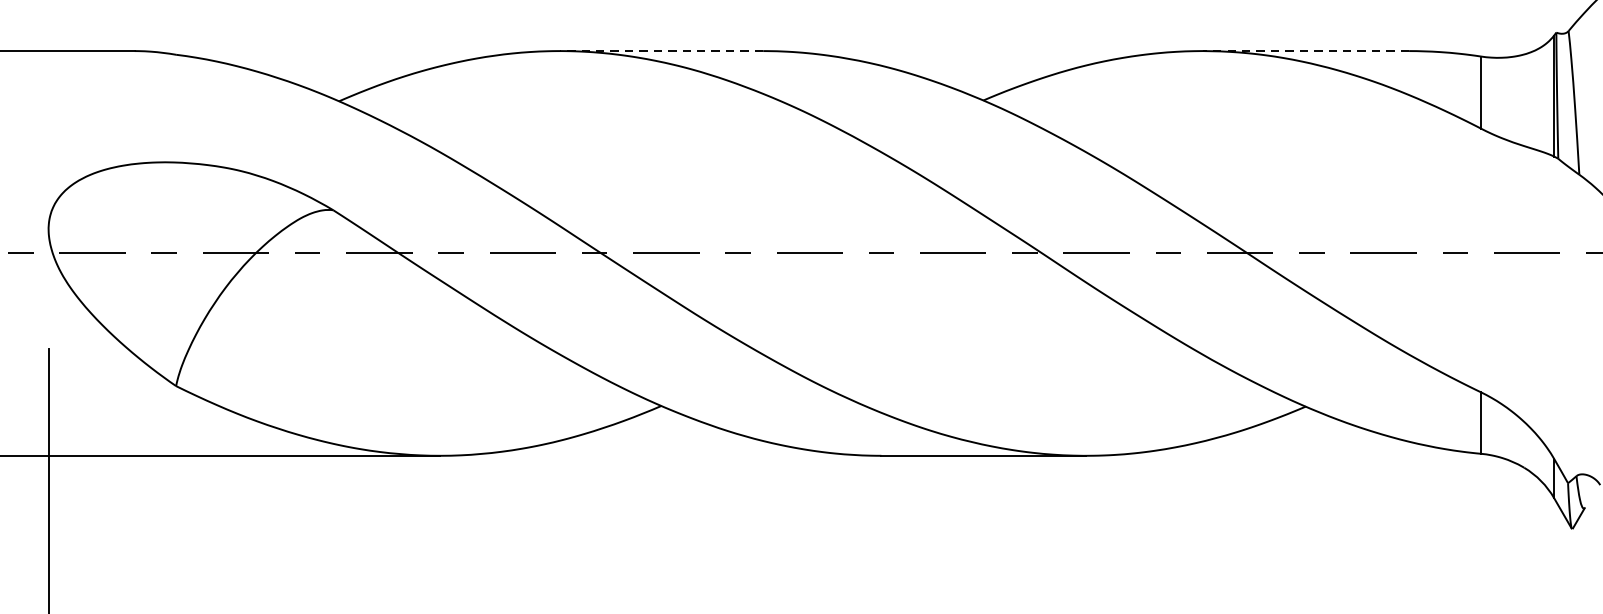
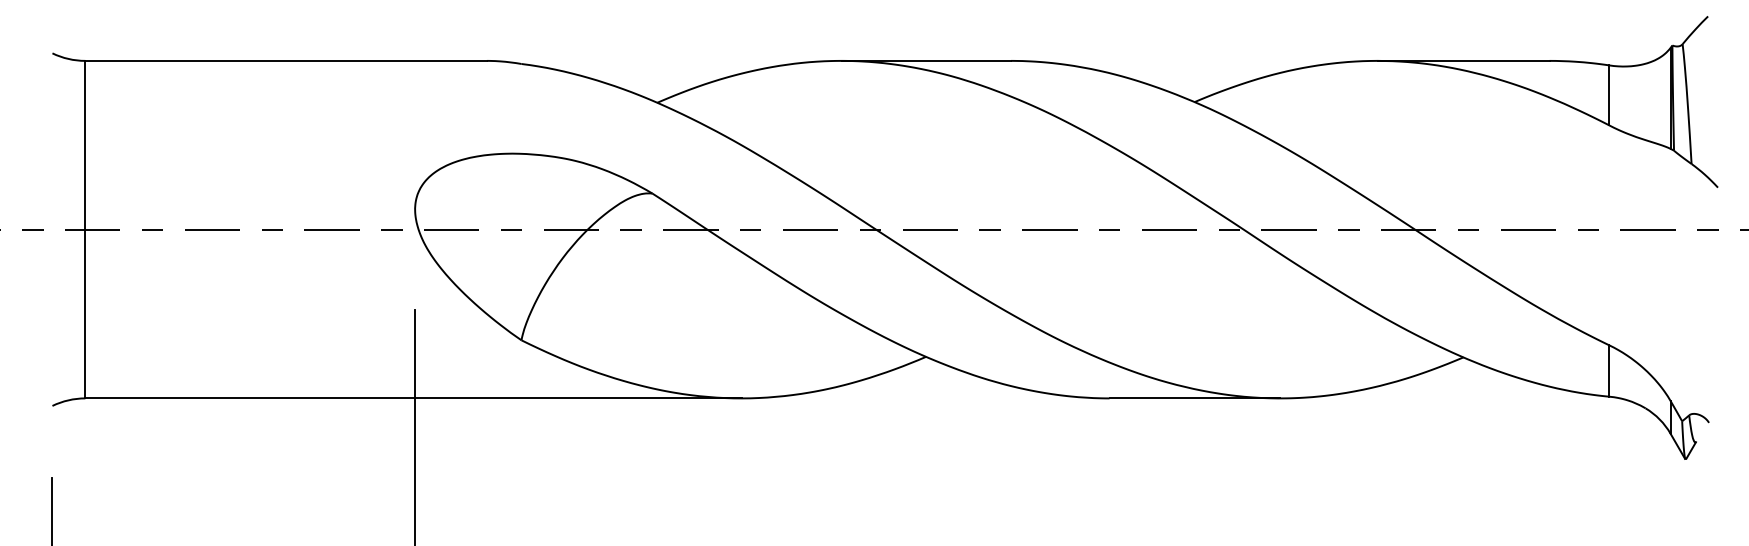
line: (661, 50) -> (926, 60), dashed -> solid
line: (1305, 50) -> (1463, 60), dashed -> solid

